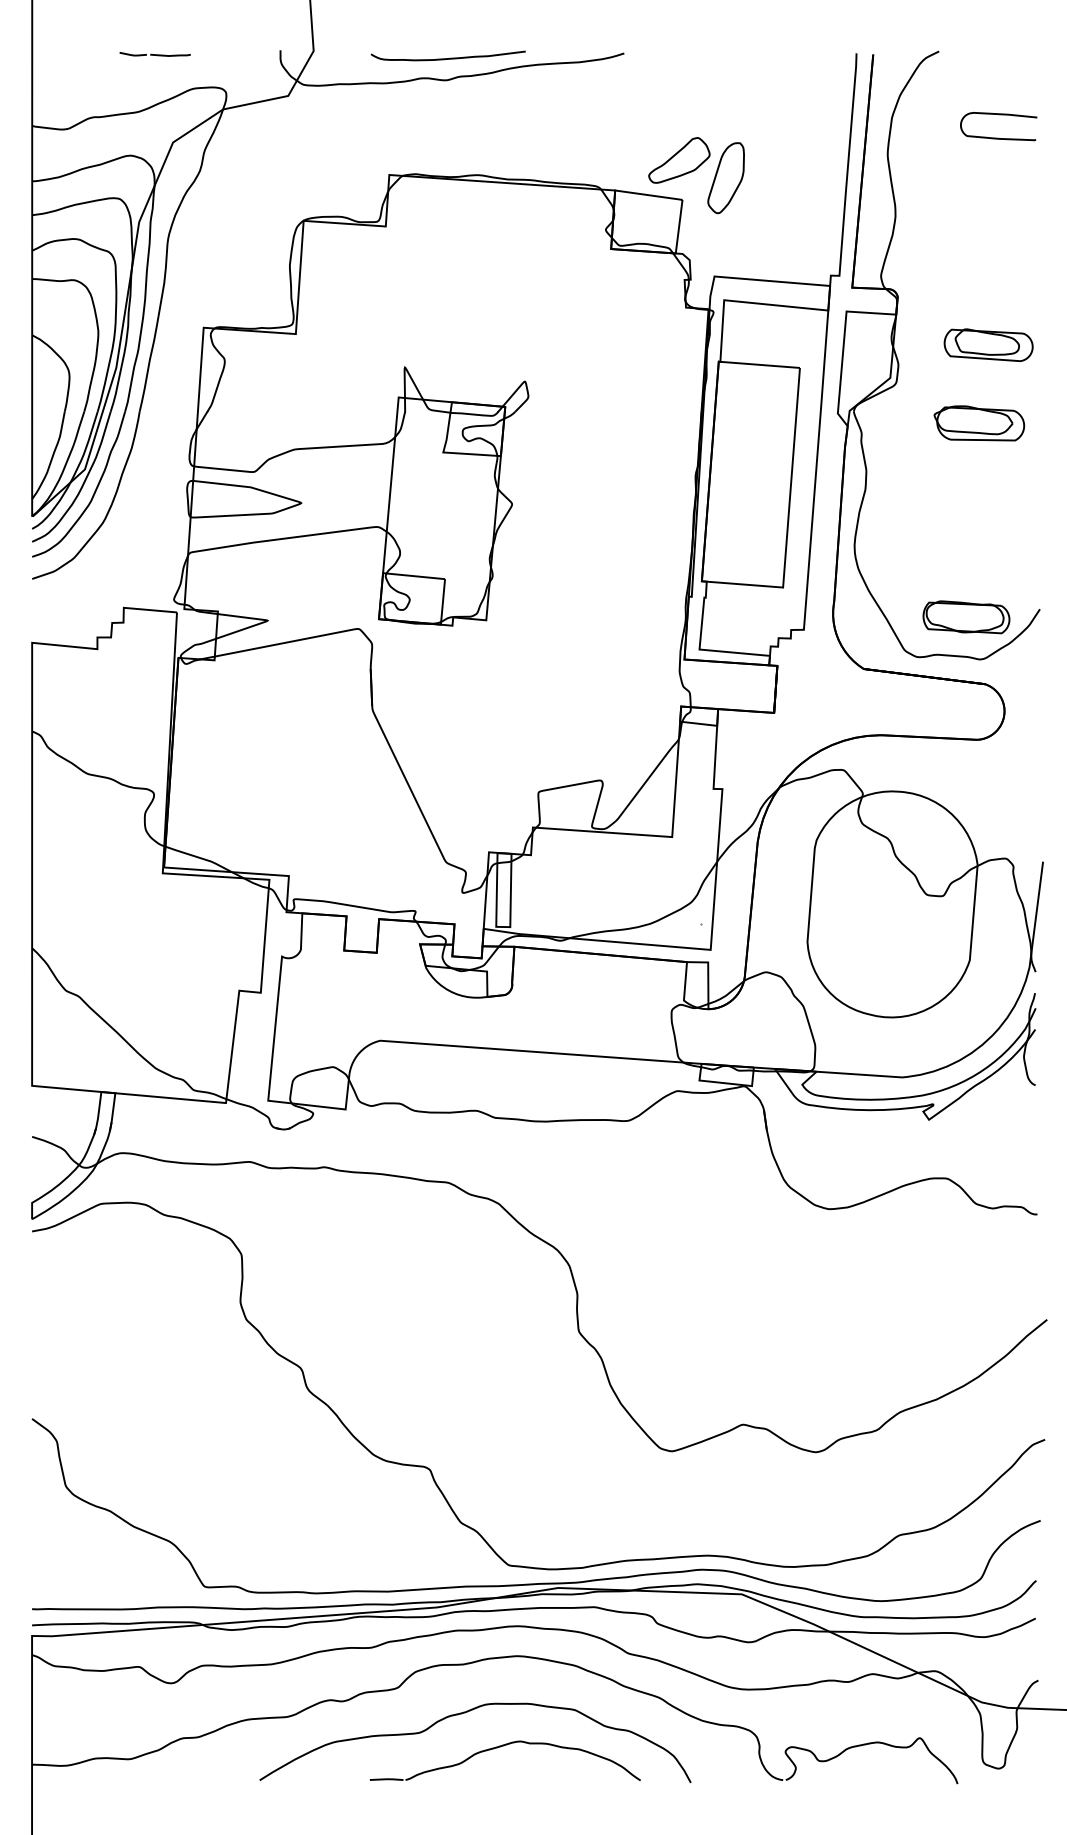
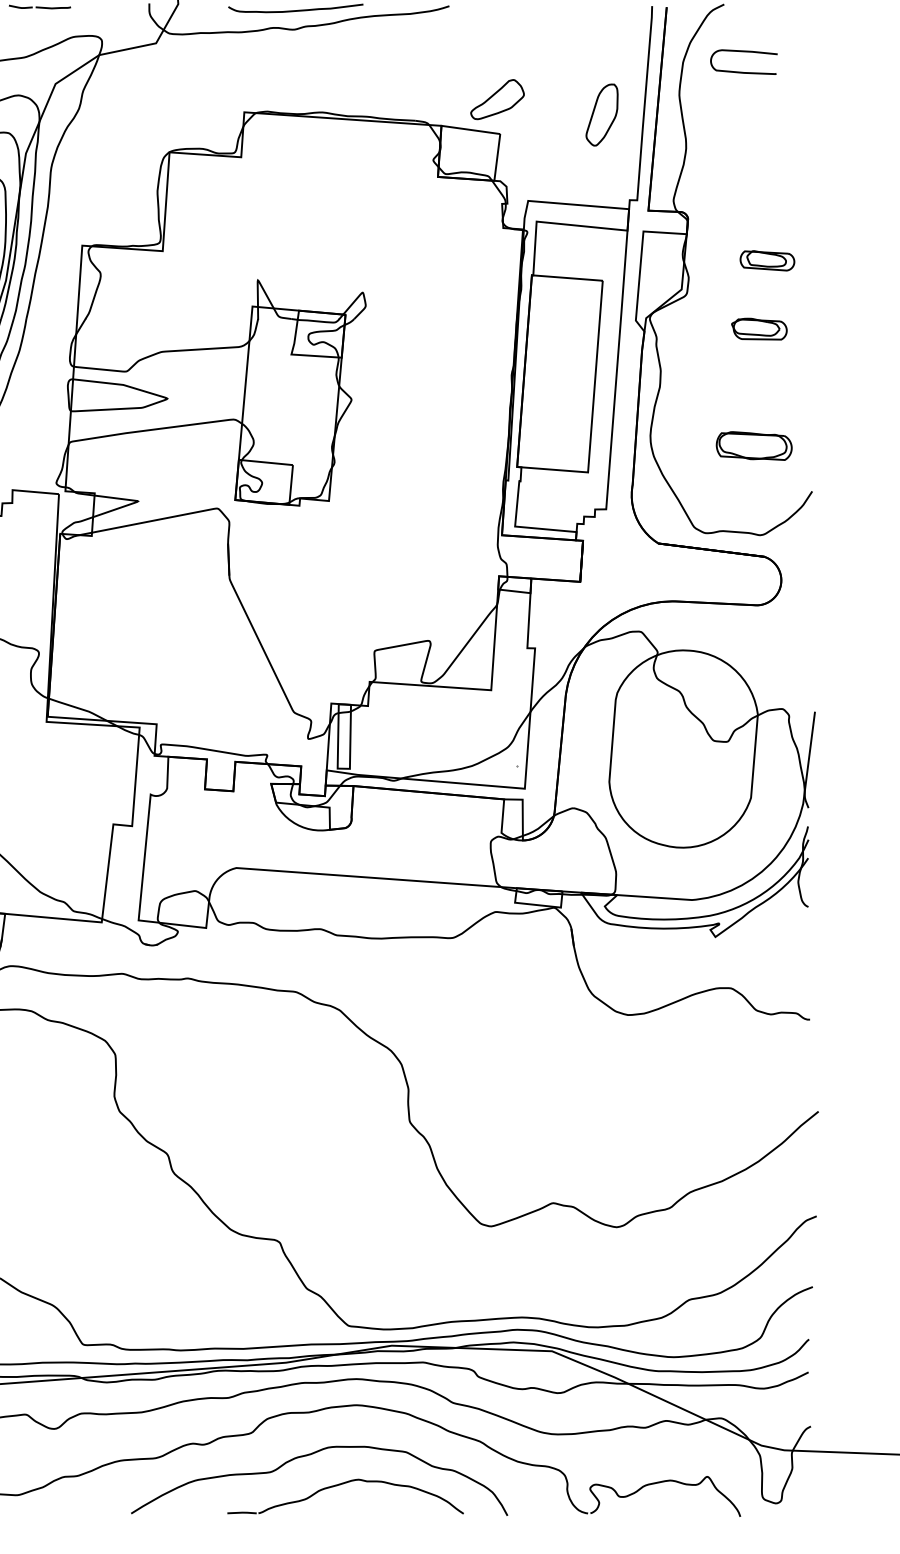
curve: (998, 115) -> (743, 52), moved
part: (725, 178) -> (601, 115), moved
part: (988, 344) -> (767, 260), size x0.7
part: (979, 423) -> (759, 329), size x0.7
part: (966, 617) -> (754, 446), moved

